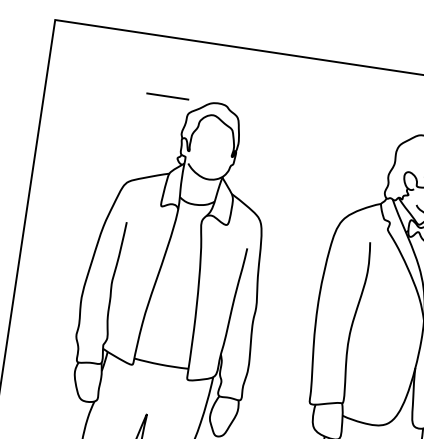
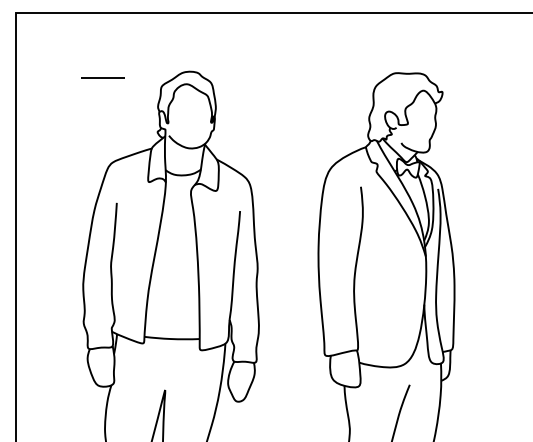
line: (167, 95) -> (102, 77), moved

